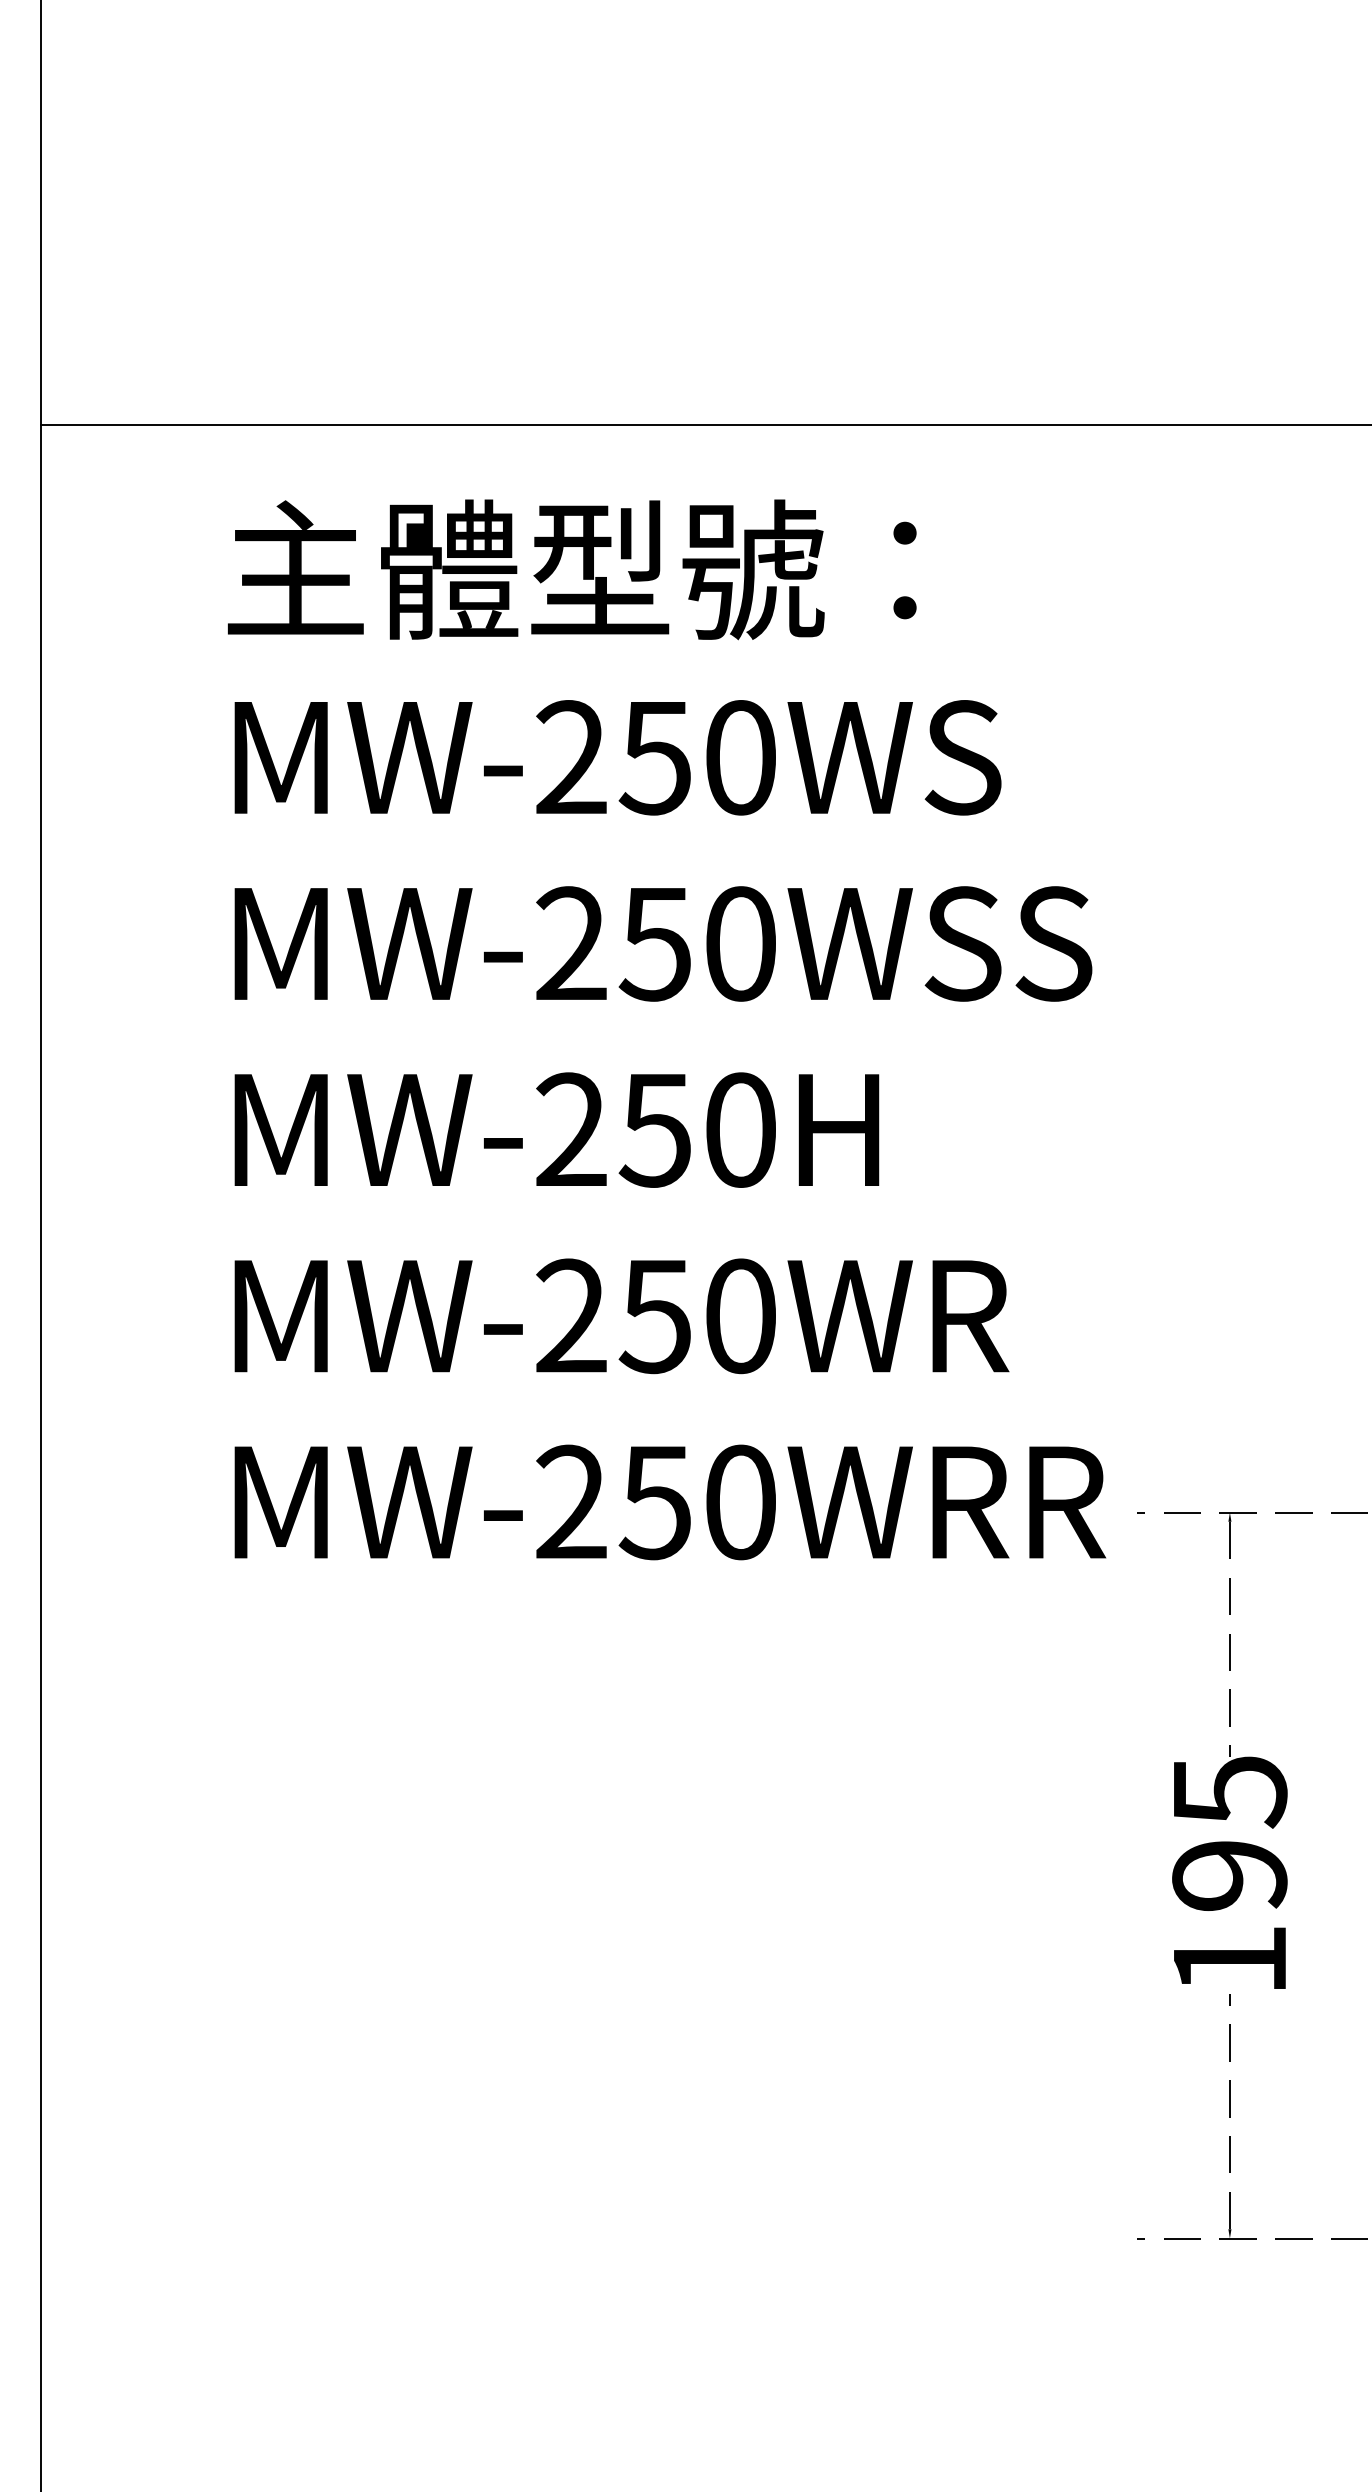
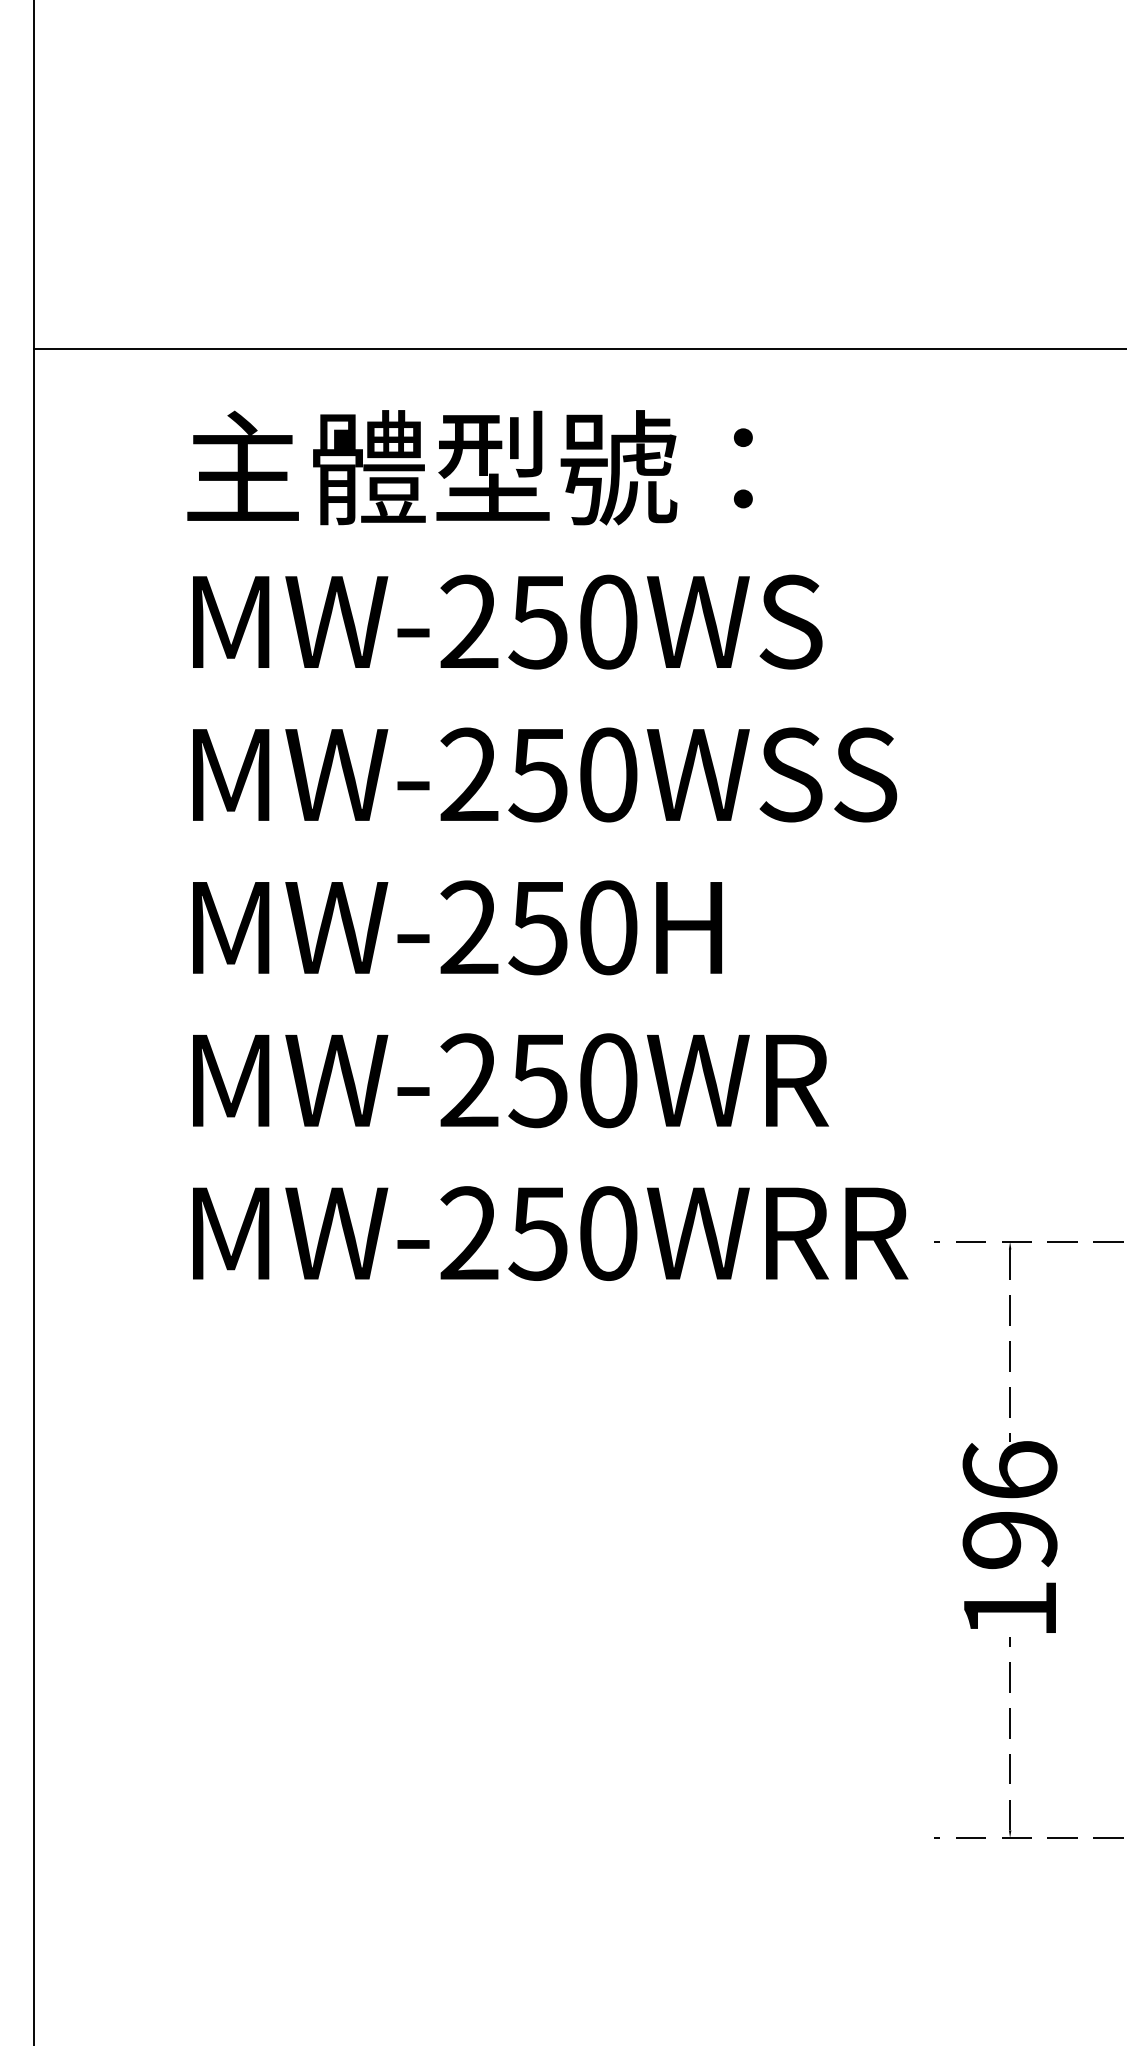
text: (1229, 1791) -> (1009, 1470), 195 -> 196

